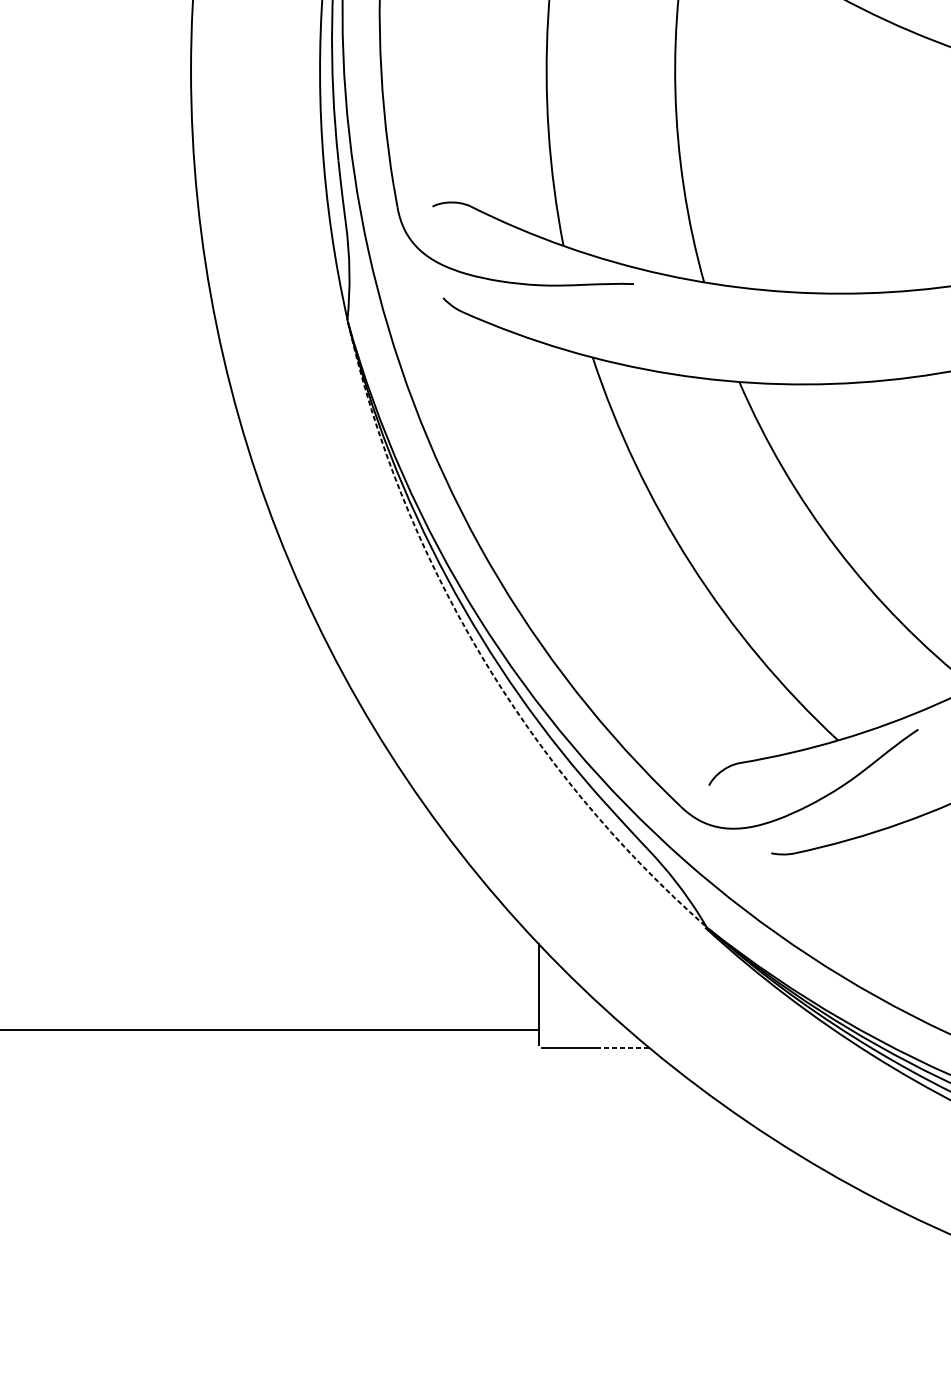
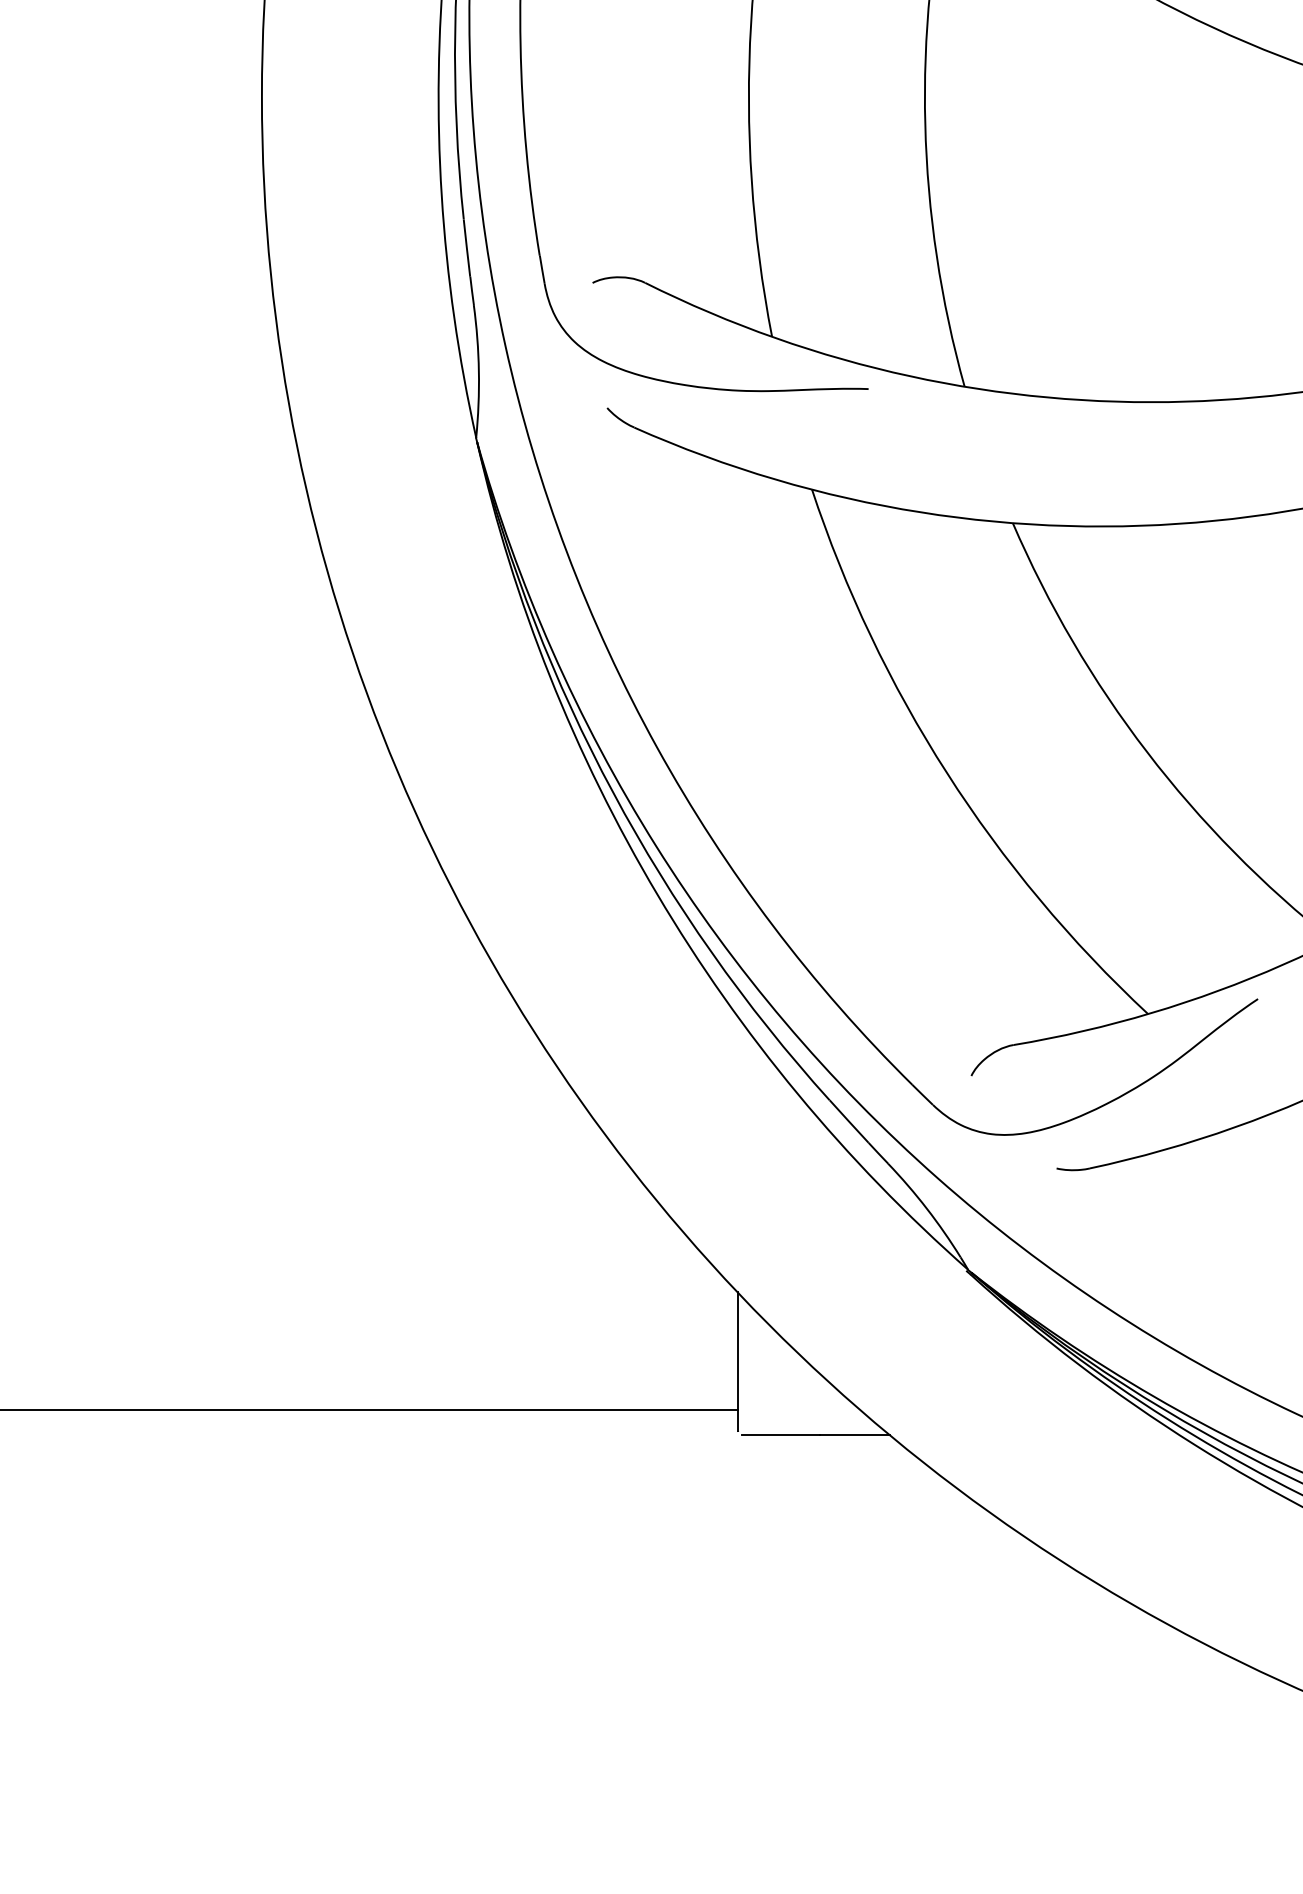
arc: (479, 653) -> (657, 894), dashed -> solid
line: (623, 1047) -> (854, 1434), dashed -> solid

